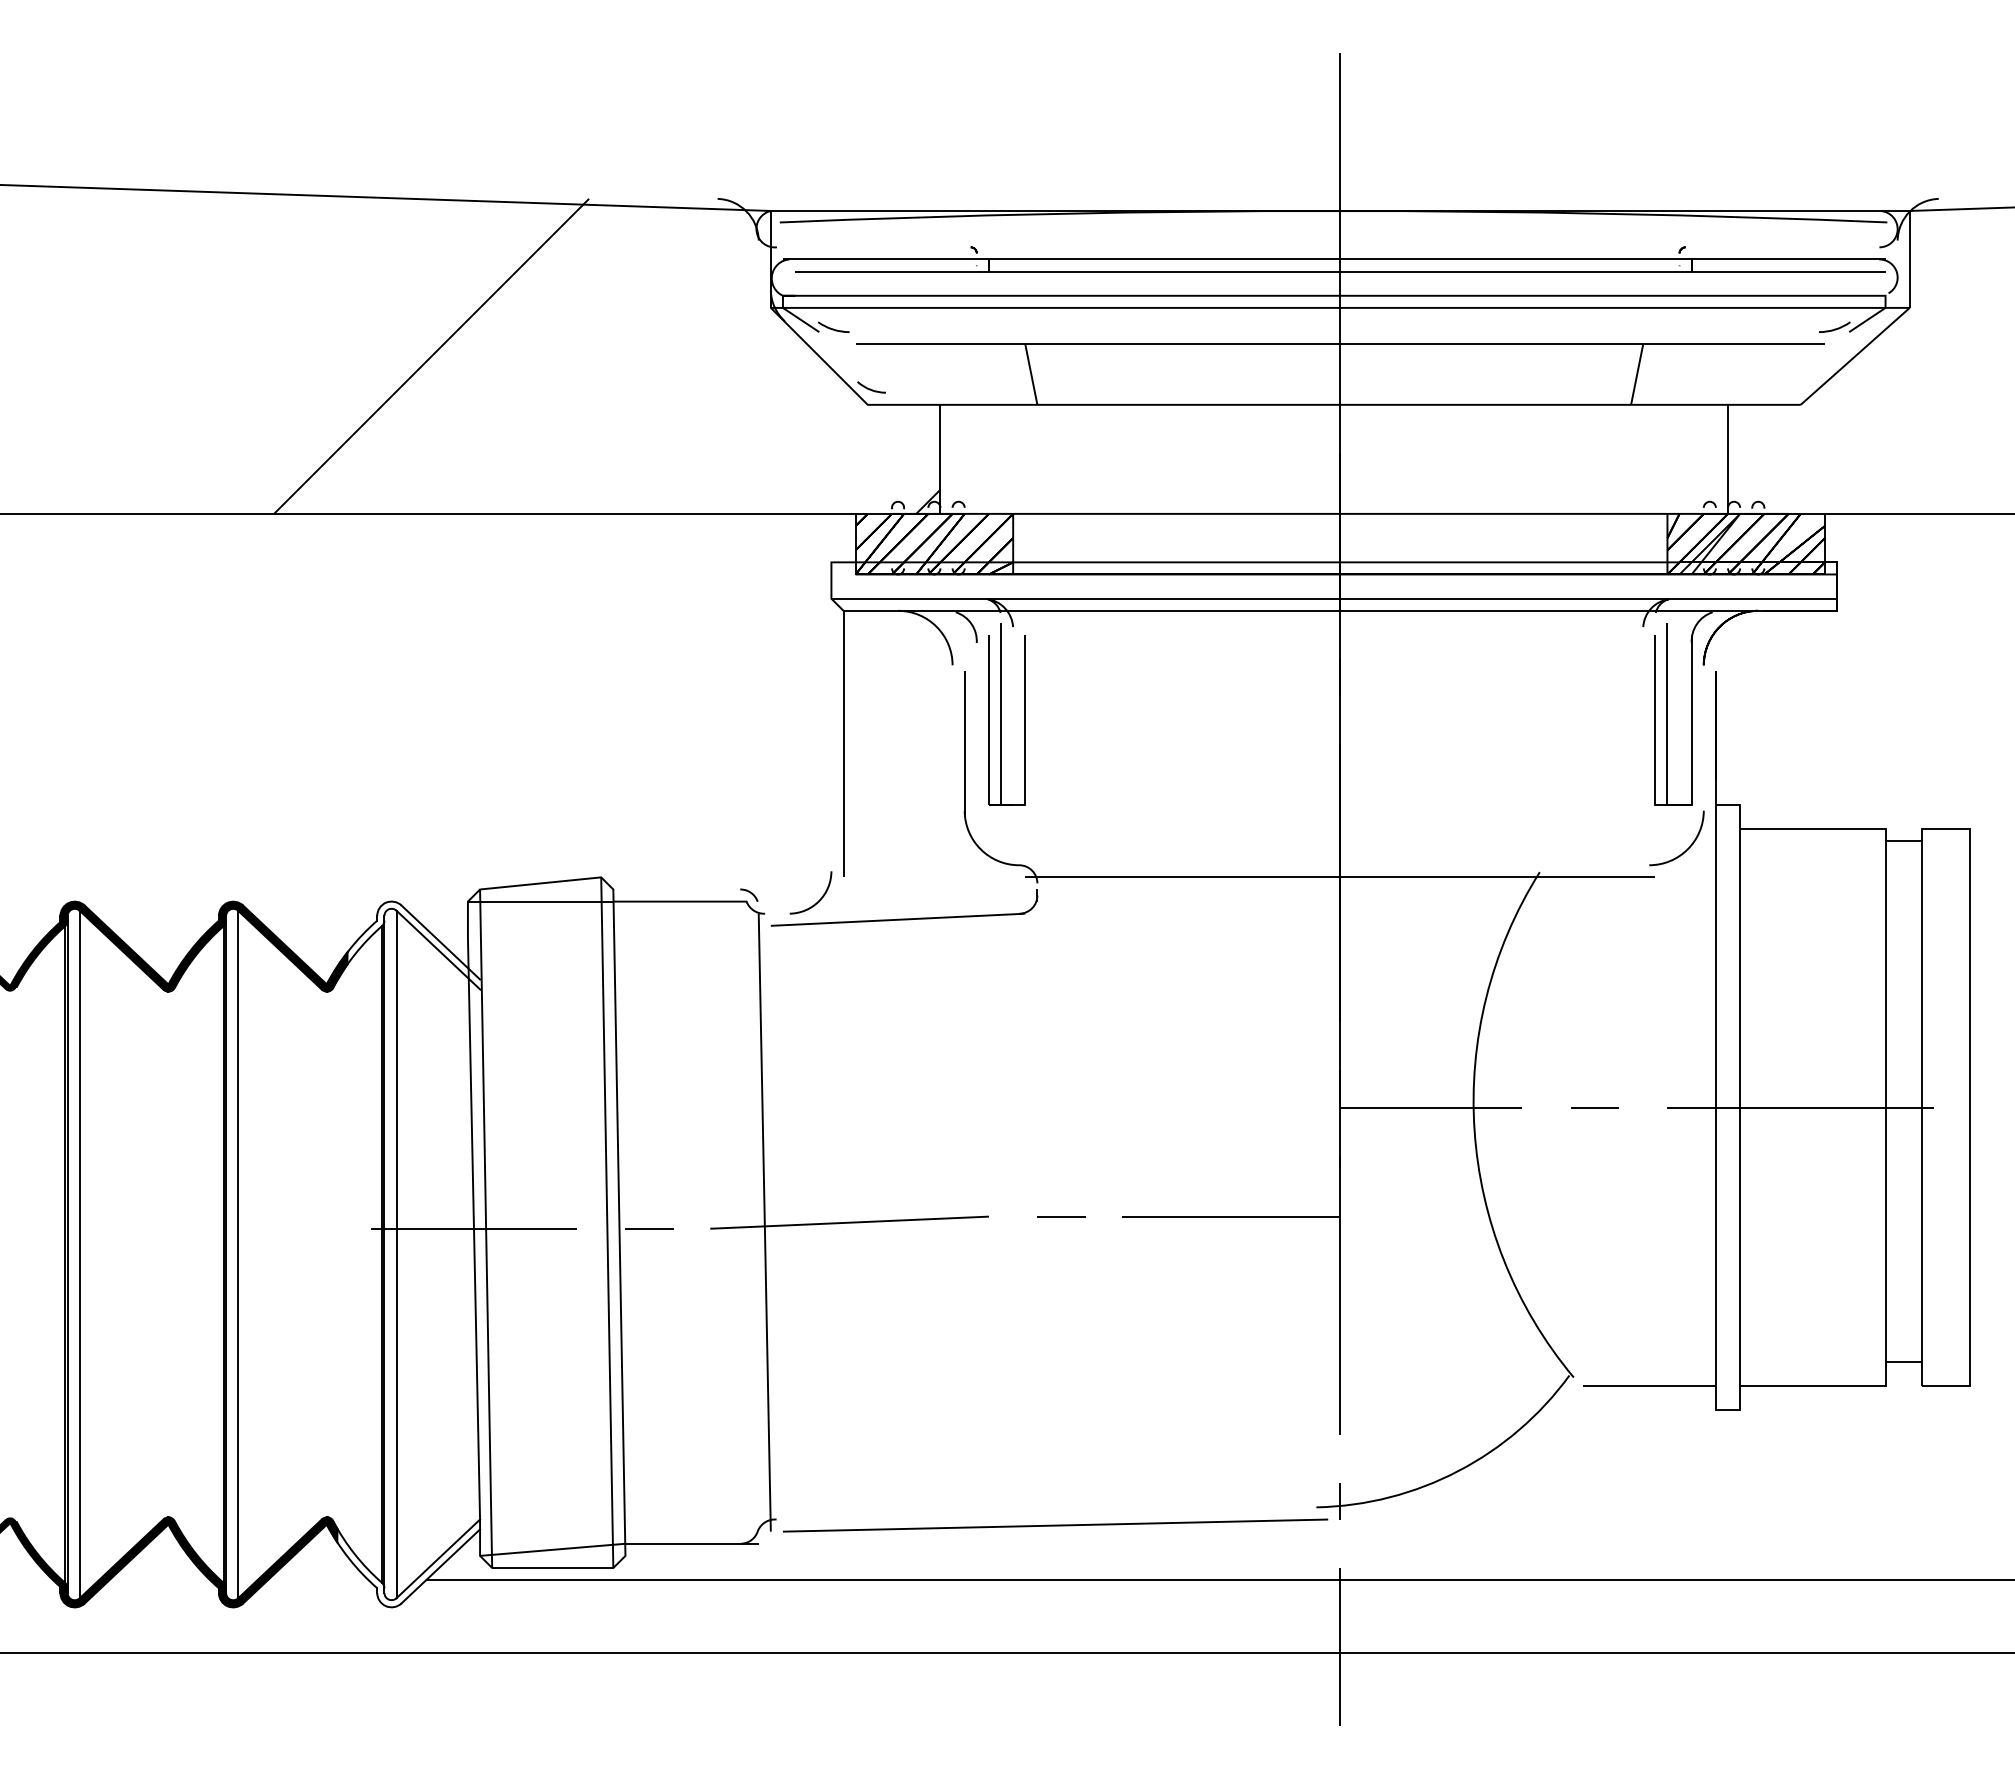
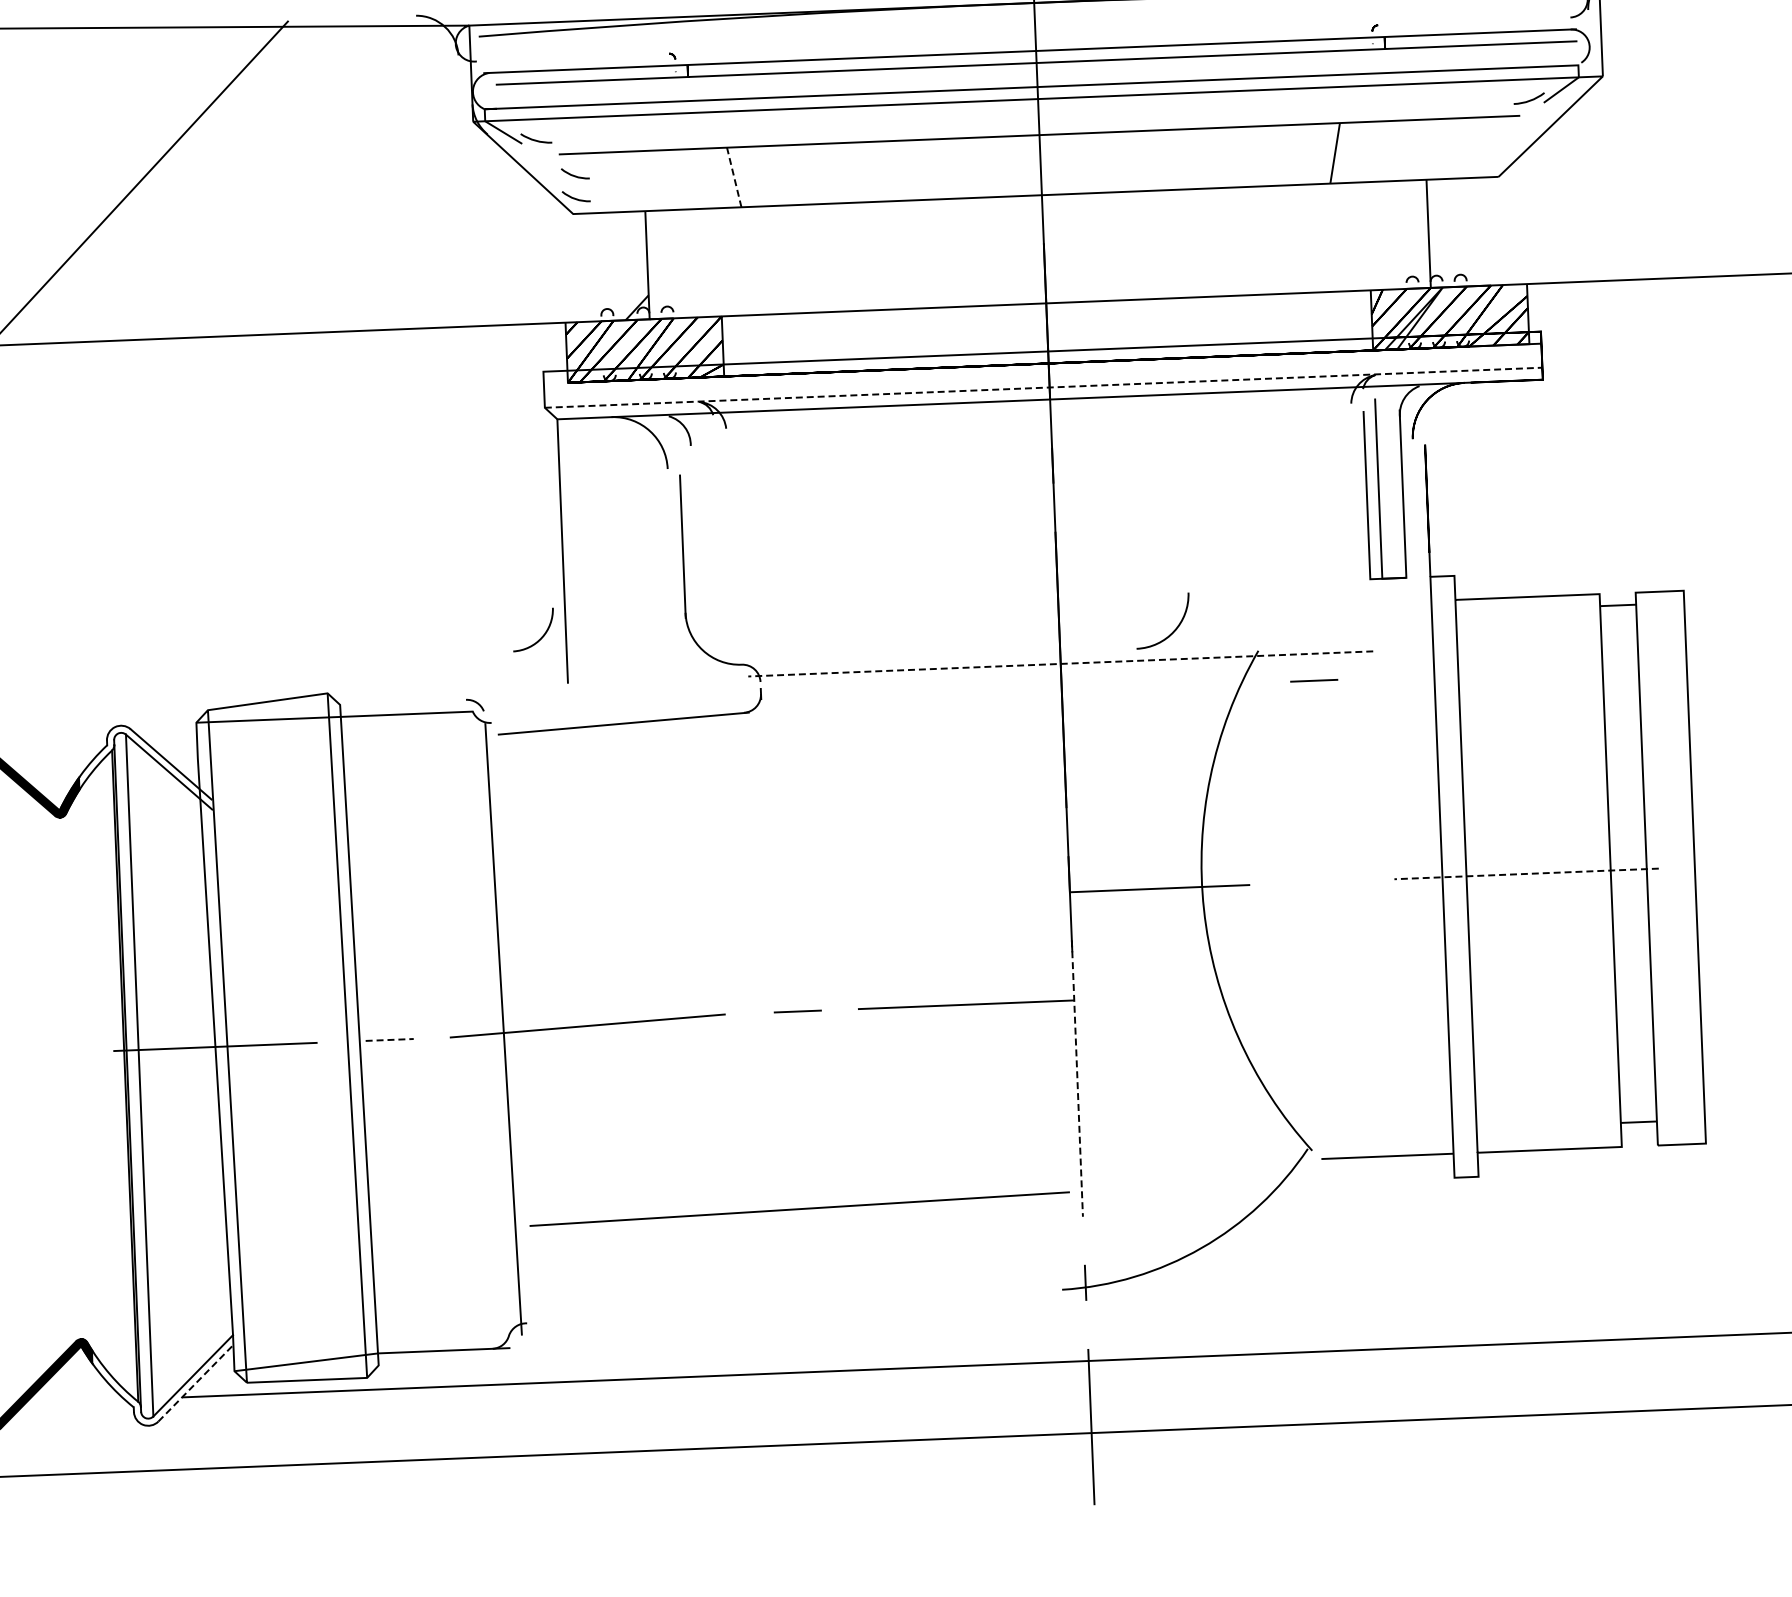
arc: (870, 365) -> (574, 174), added
line: (1031, 374) -> (734, 177), solid -> dashed
line: (1334, 598) -> (1043, 387), solid -> dashed
part: (1006, 714) -> (723, 515), removed
arc: (1683, 851) -> (1170, 633), moved
line: (1339, 877) -> (1059, 664), solid -> dashed
arc: (818, 900) -> (541, 637), moved
line: (1594, 1107) -> (1313, 680), moved
line: (1800, 1107) -> (1526, 873), solid -> dashed
line: (650, 1228) -> (390, 1039), solid -> dashed
line: (1340, 1295) -> (1077, 1078), solid -> dashed
line: (1055, 1525) -> (799, 1209), moved
line: (440, 1566) -> (195, 1383), solid -> dashed

